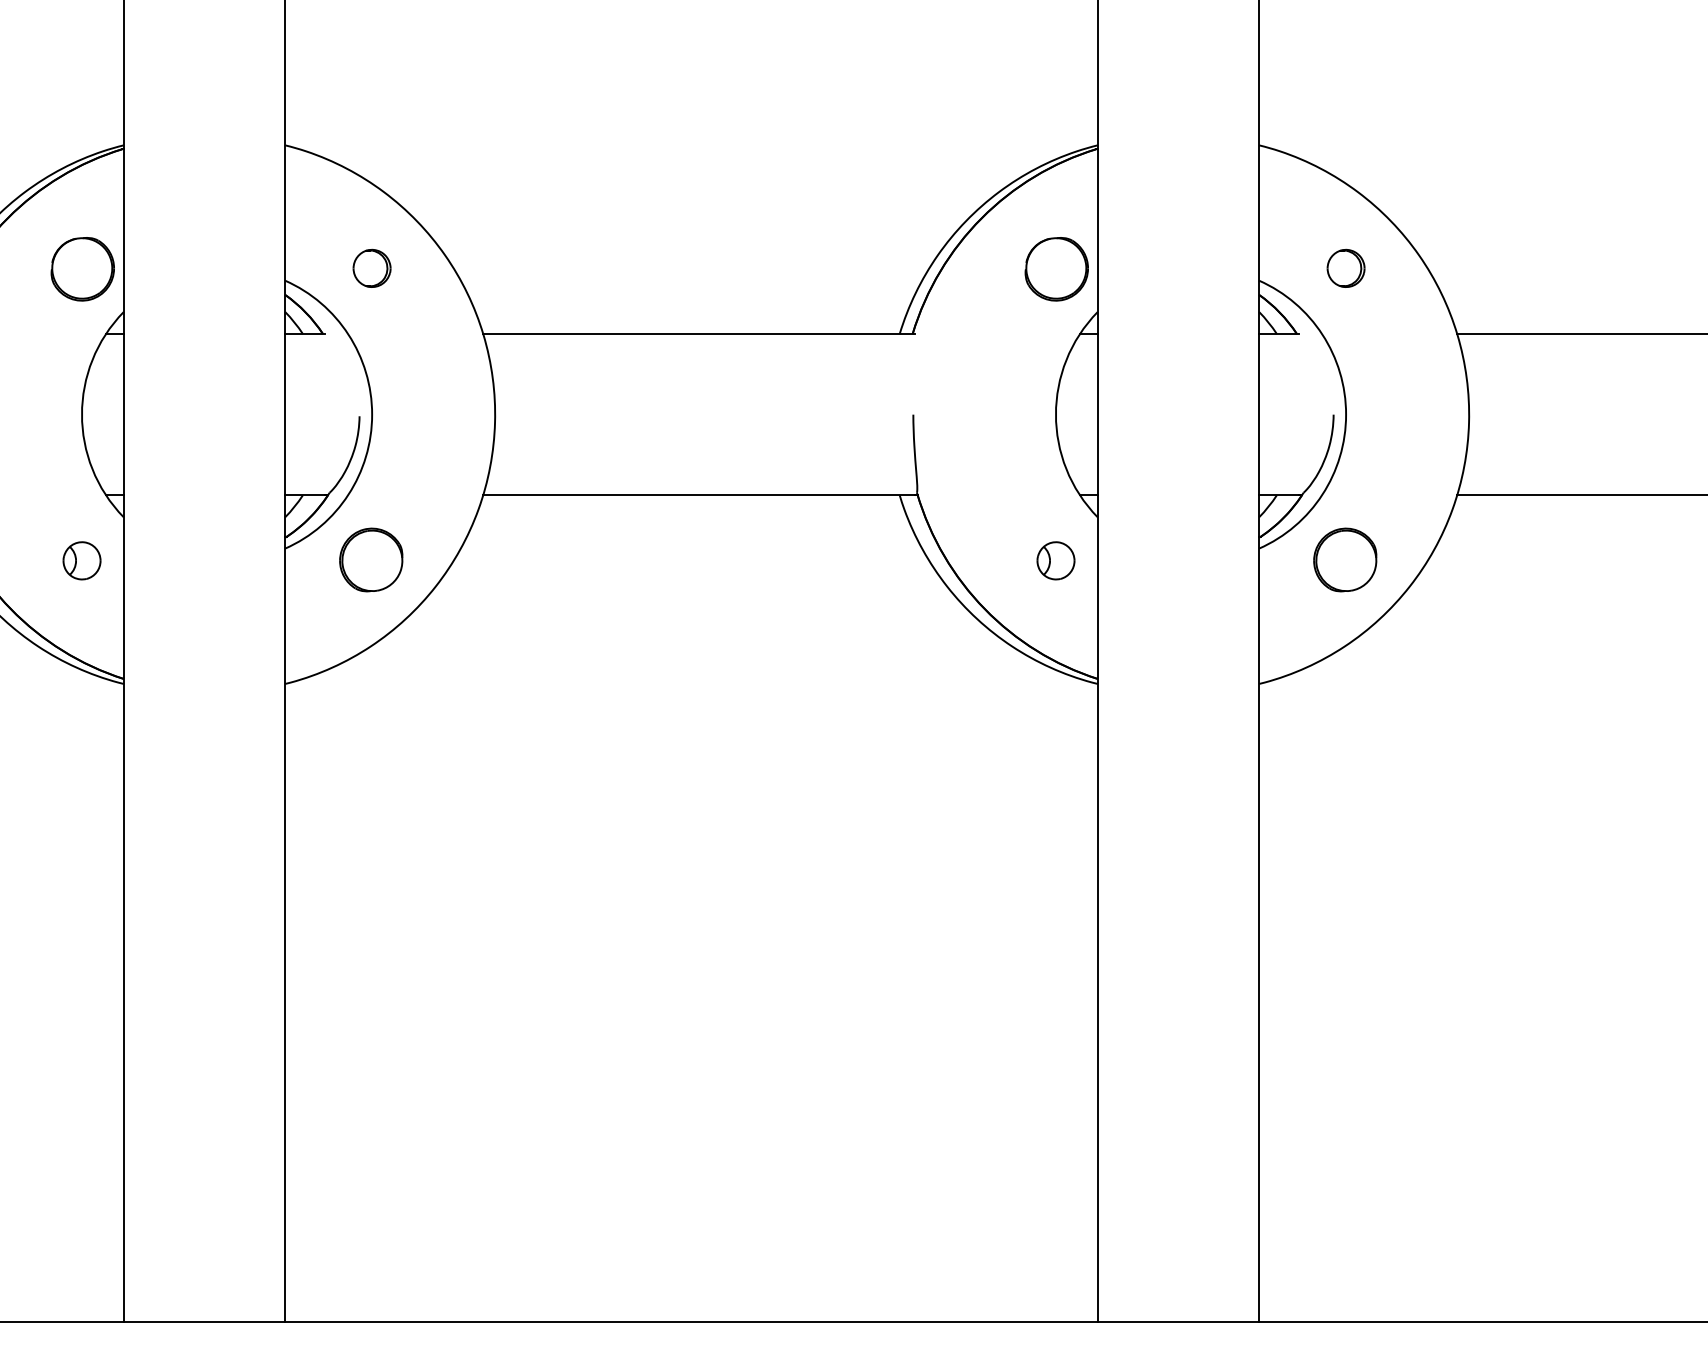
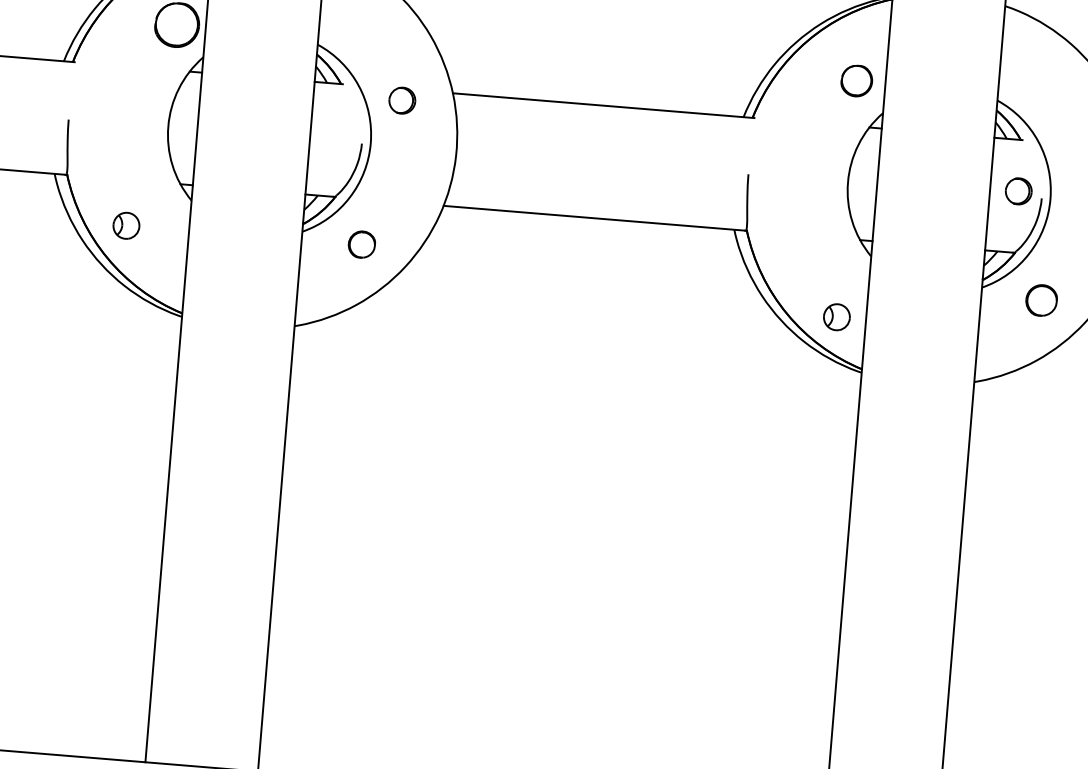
part: (371, 267) -> (401, 99), moved
part: (1345, 267) -> (1018, 190), moved
part: (1056, 269) -> (856, 81), size x0.7
part: (371, 559) -> (362, 244), size x0.6
part: (1345, 559) -> (1041, 300), size x0.7
part: (81, 560) -> (126, 225), moved
part: (1055, 560) -> (836, 316), moved

